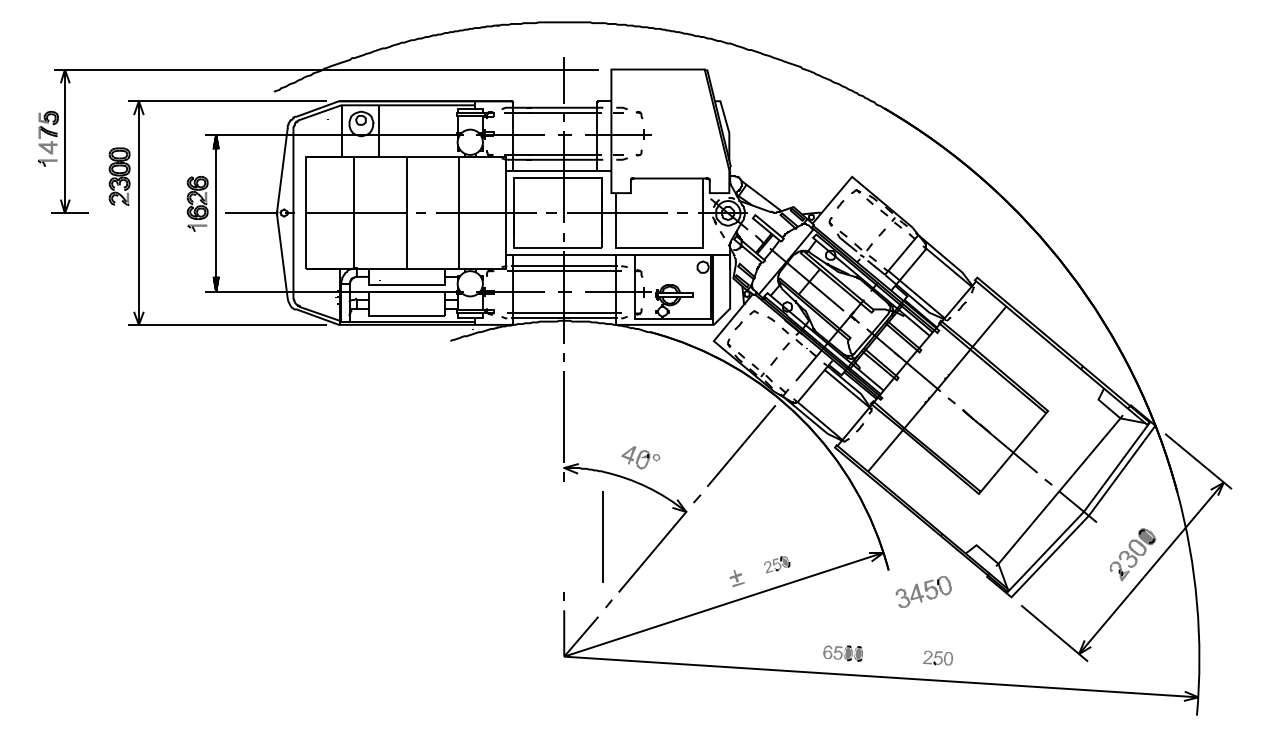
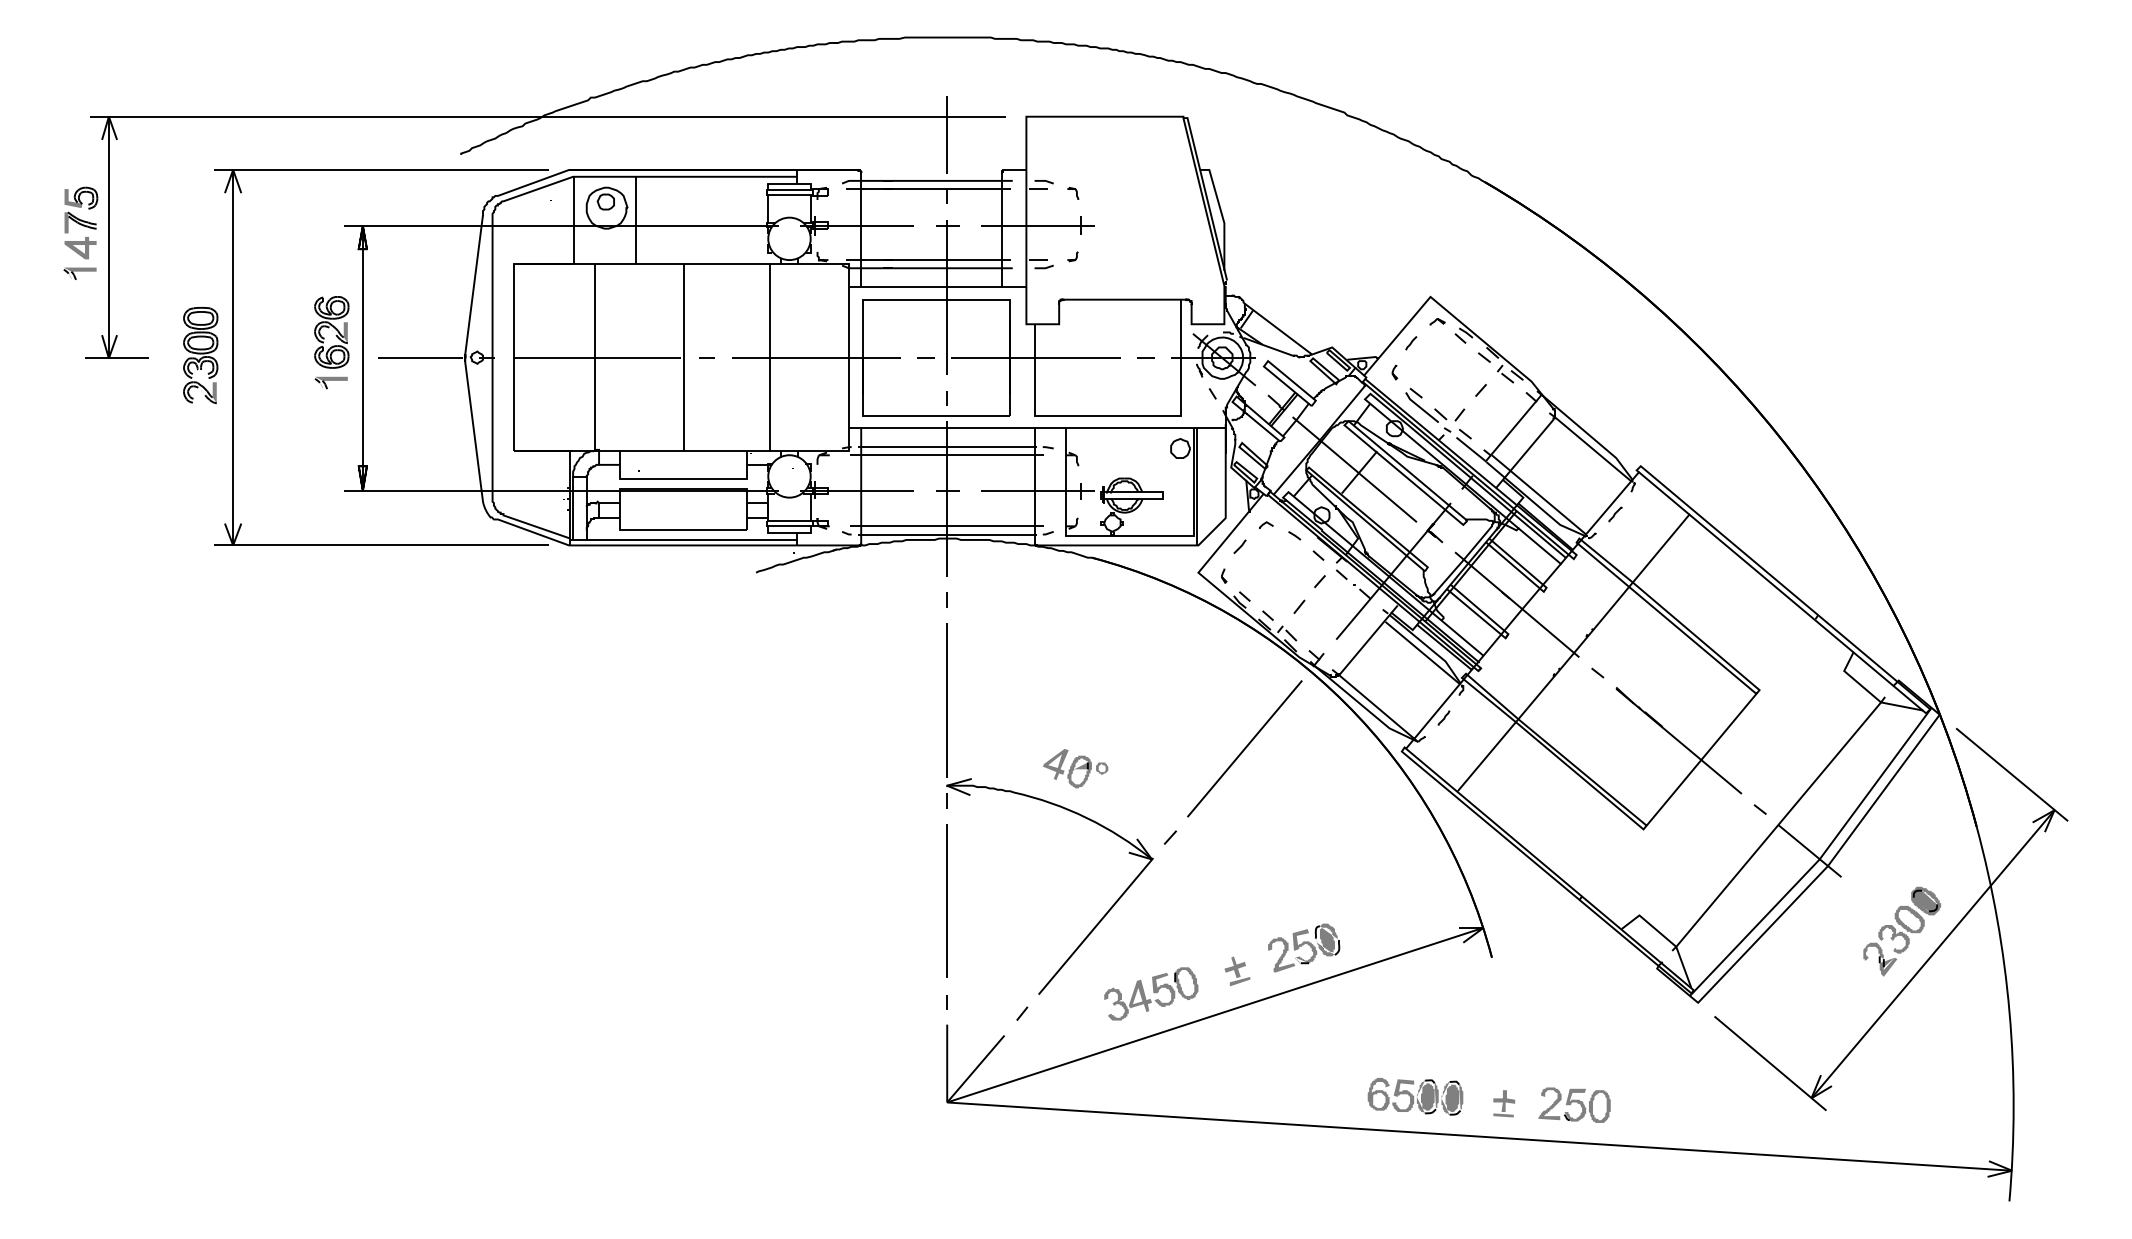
part: (119, 176) -> (200, 355), moved
line: (602, 536) -> (945, 900), moved
part: (776, 564) -> (1303, 947), size x1.67
part: (923, 591) -> (1150, 993), moved
part: (842, 653) -> (1414, 1097), size x1.43
part: (895, 657) -> (1503, 1103), added
part: (937, 657) -> (1573, 1103), size x1.43

